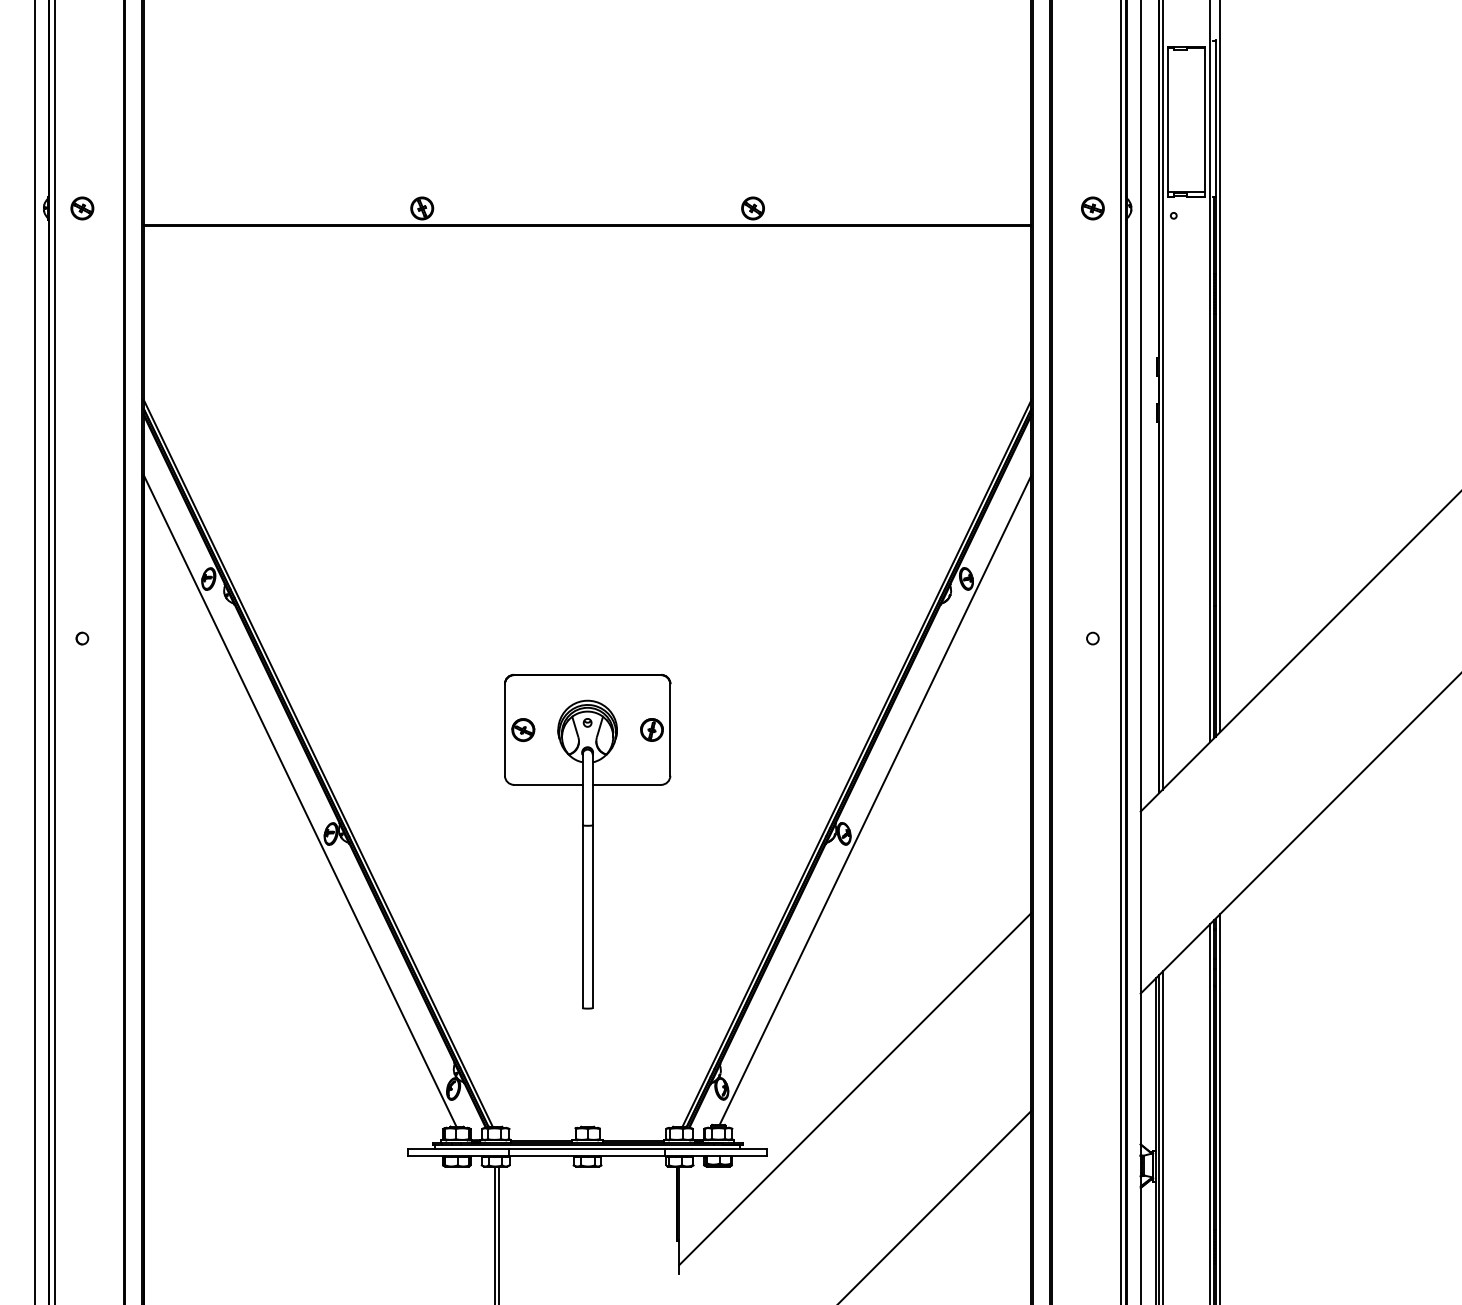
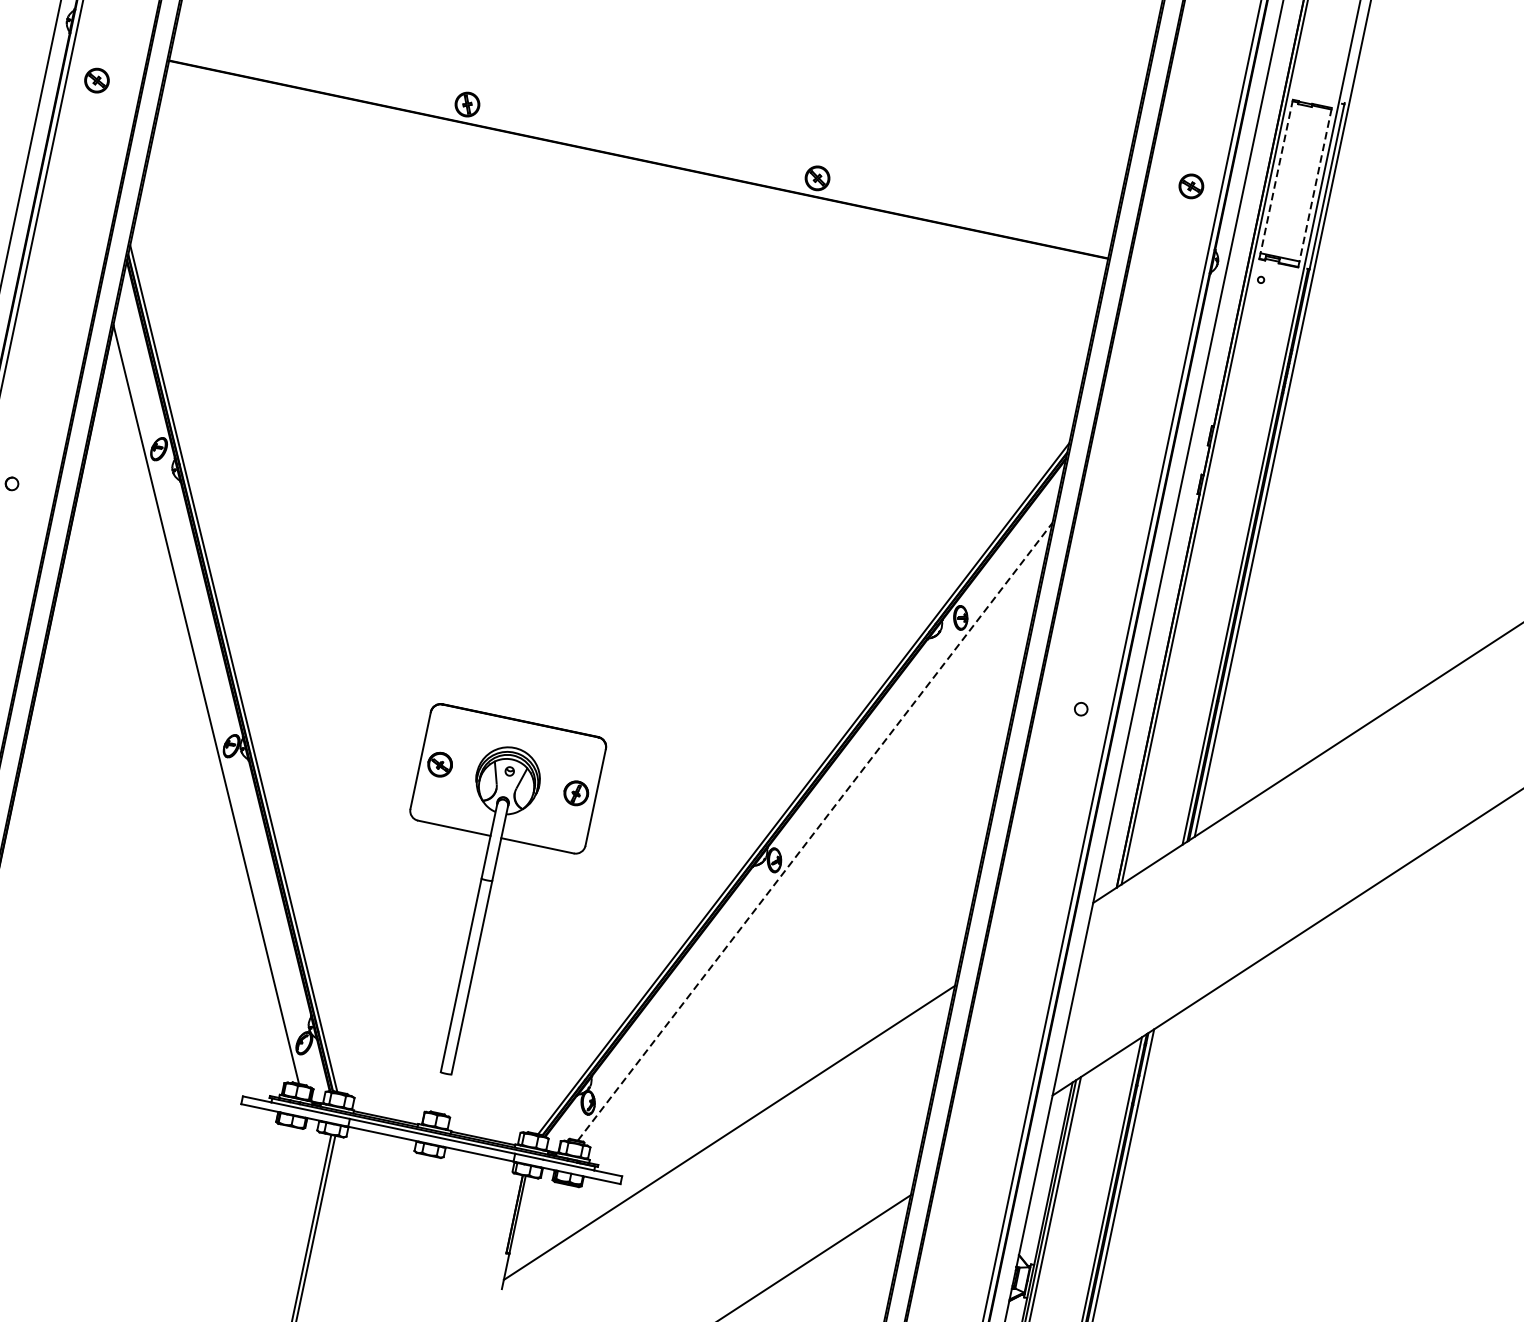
line: (1205, 121) -> (1315, 187), solid -> dashed
line: (1168, 122) -> (1276, 180), solid -> dashed
part: (82, 208) -> (97, 80), moved
part: (1092, 208) -> (1190, 186), moved
line: (875, 799) -> (815, 830), solid -> dashed
part: (587, 841) -> (483, 896), moved

